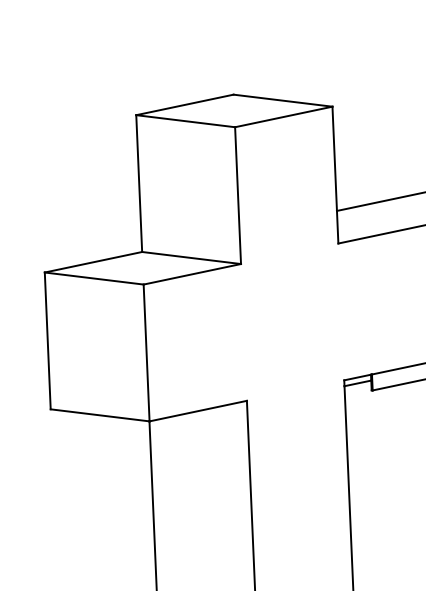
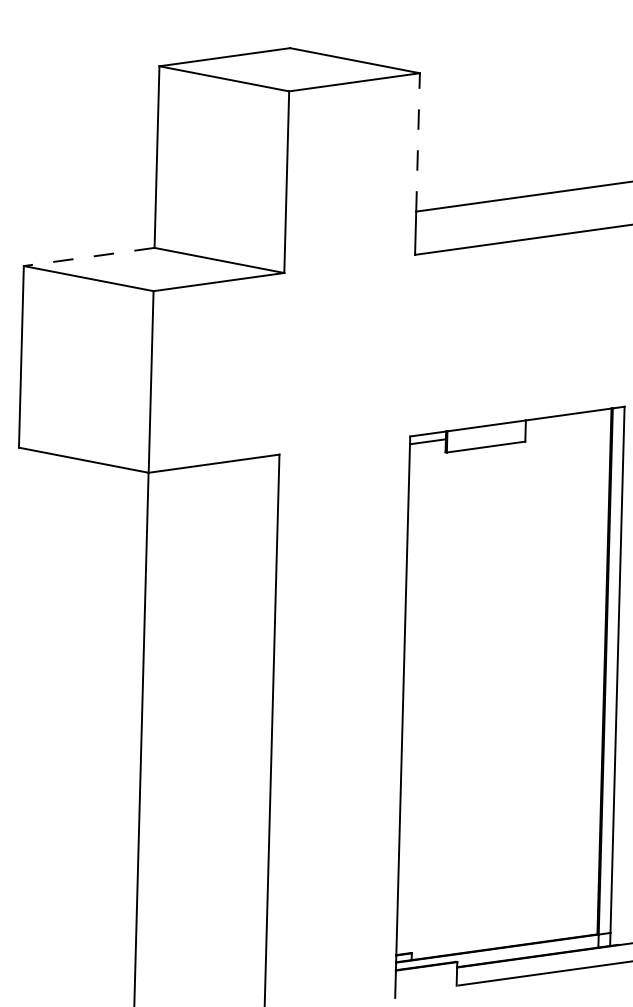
line: (334, 158) -> (418, 141), solid -> dashed
line: (93, 261) -> (89, 256), solid -> dashed

